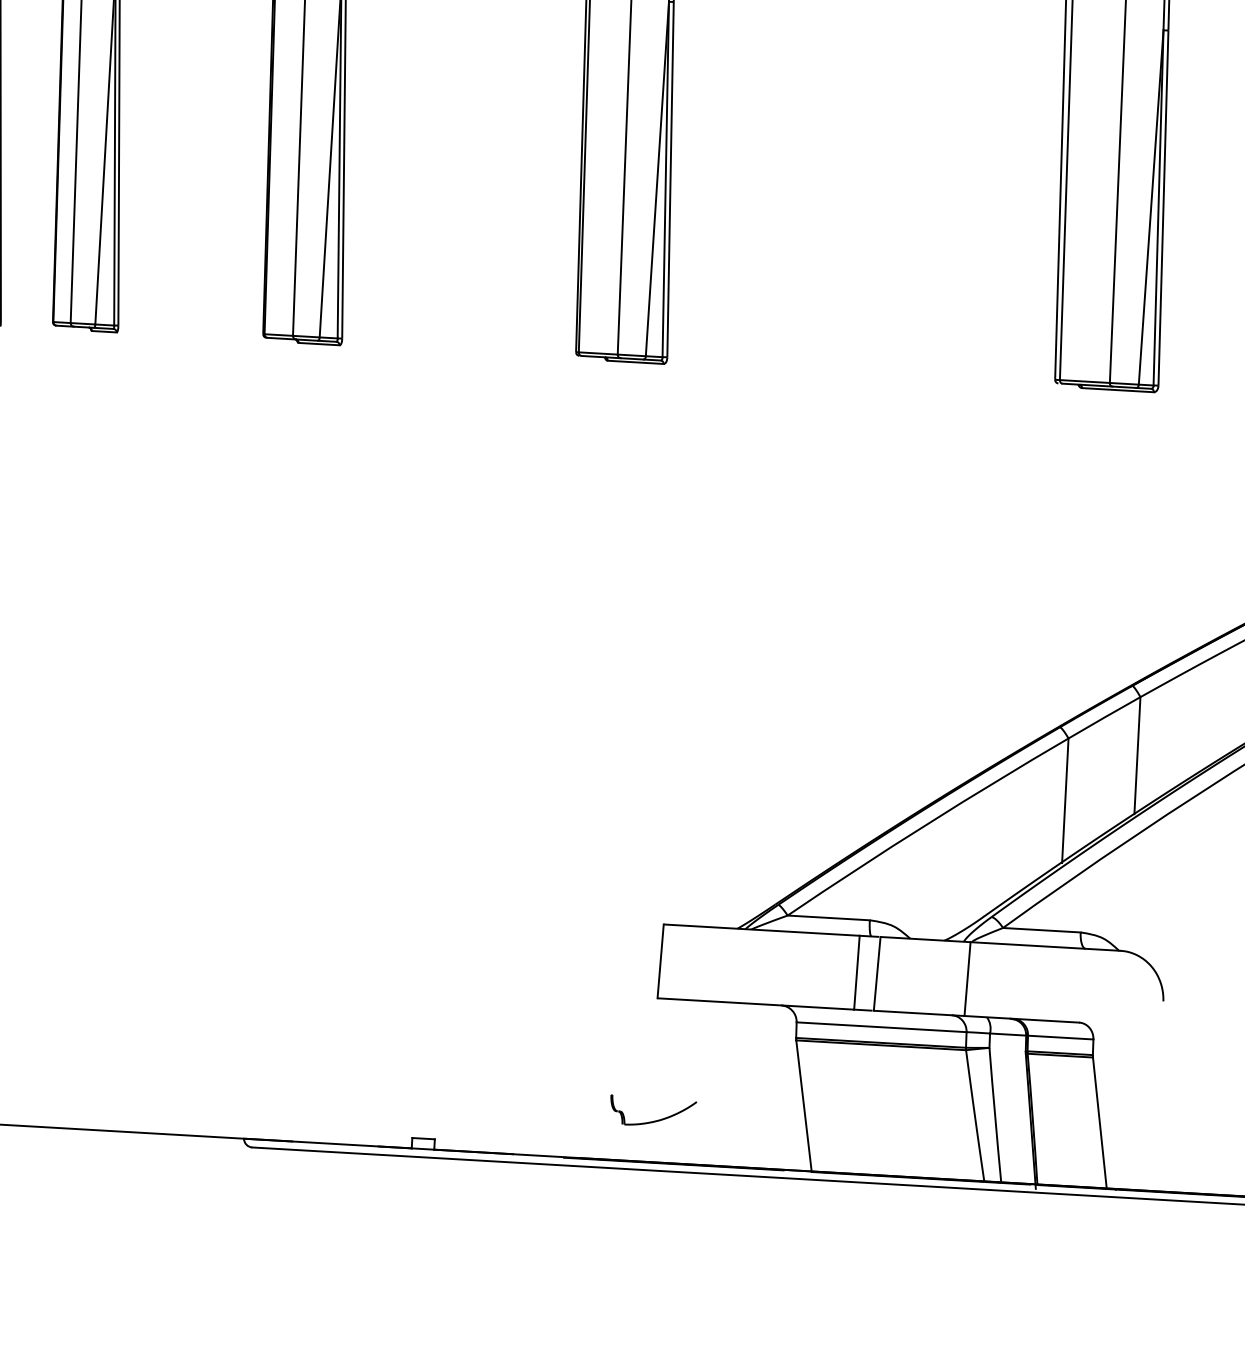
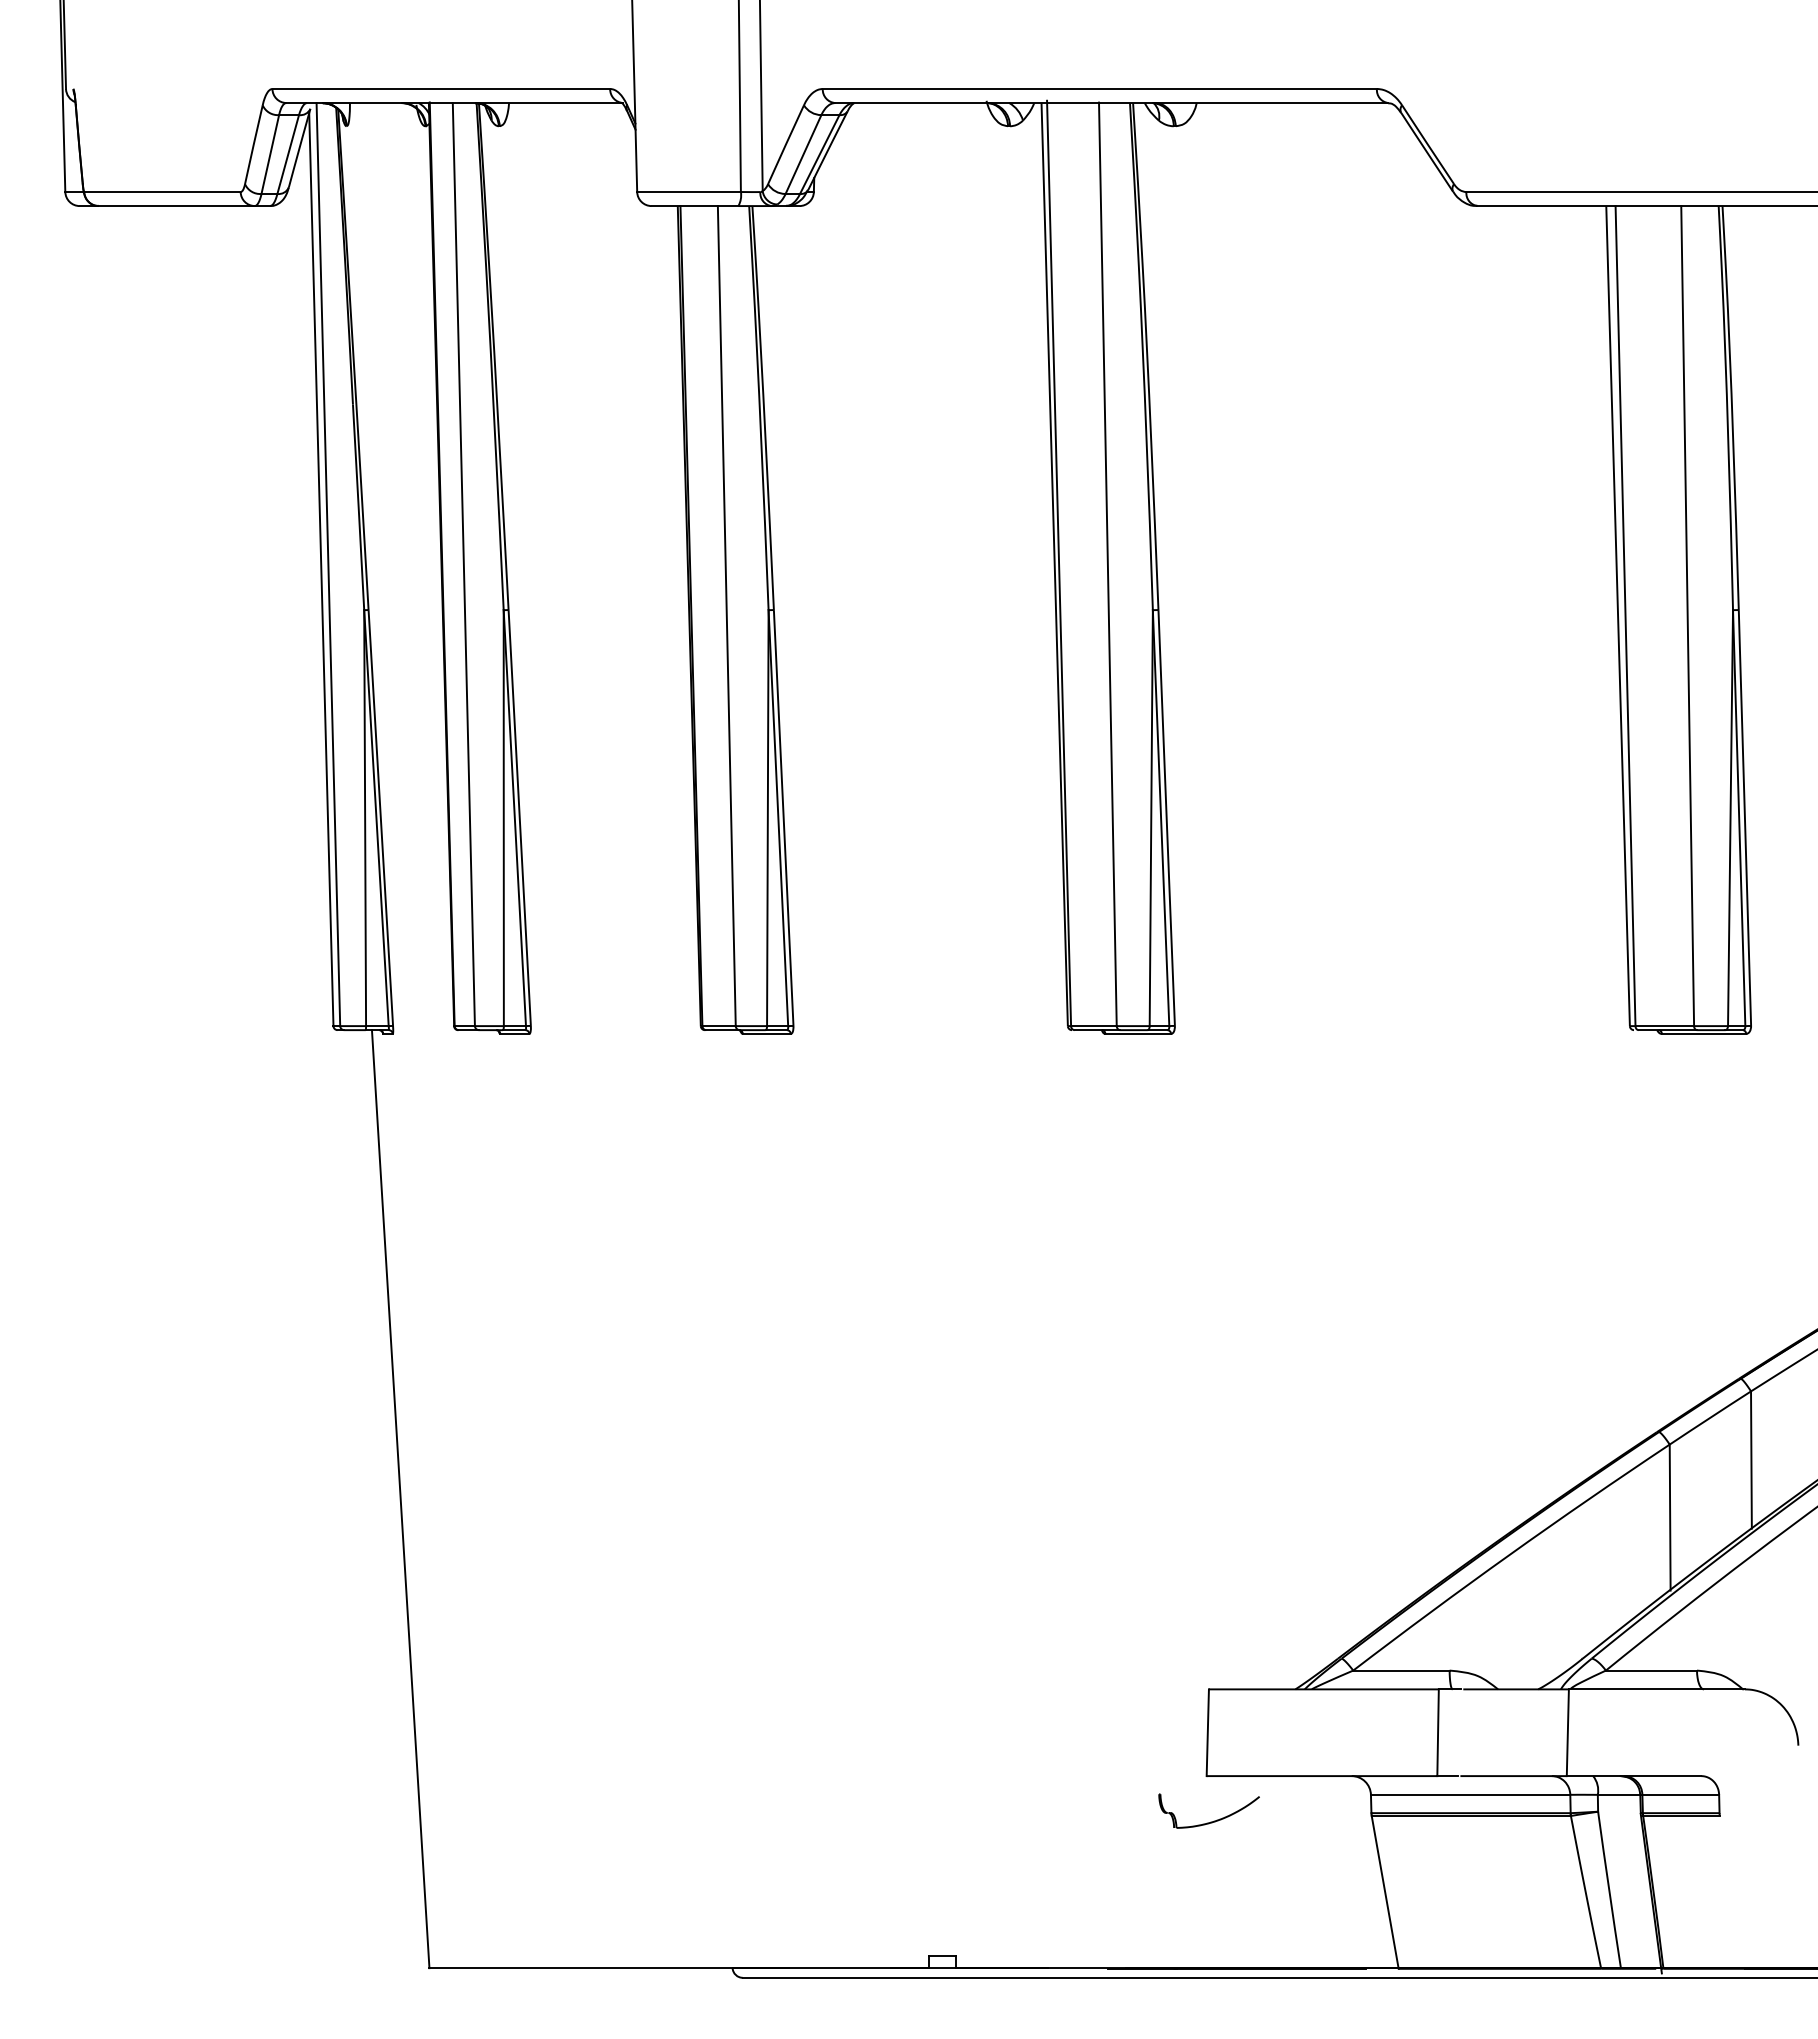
line: (876, 973) -> (1461, 1732), removed
part: (653, 1120) -> (1210, 1821), moved
line: (1099, 1123) -> (1731, 1892), removed

